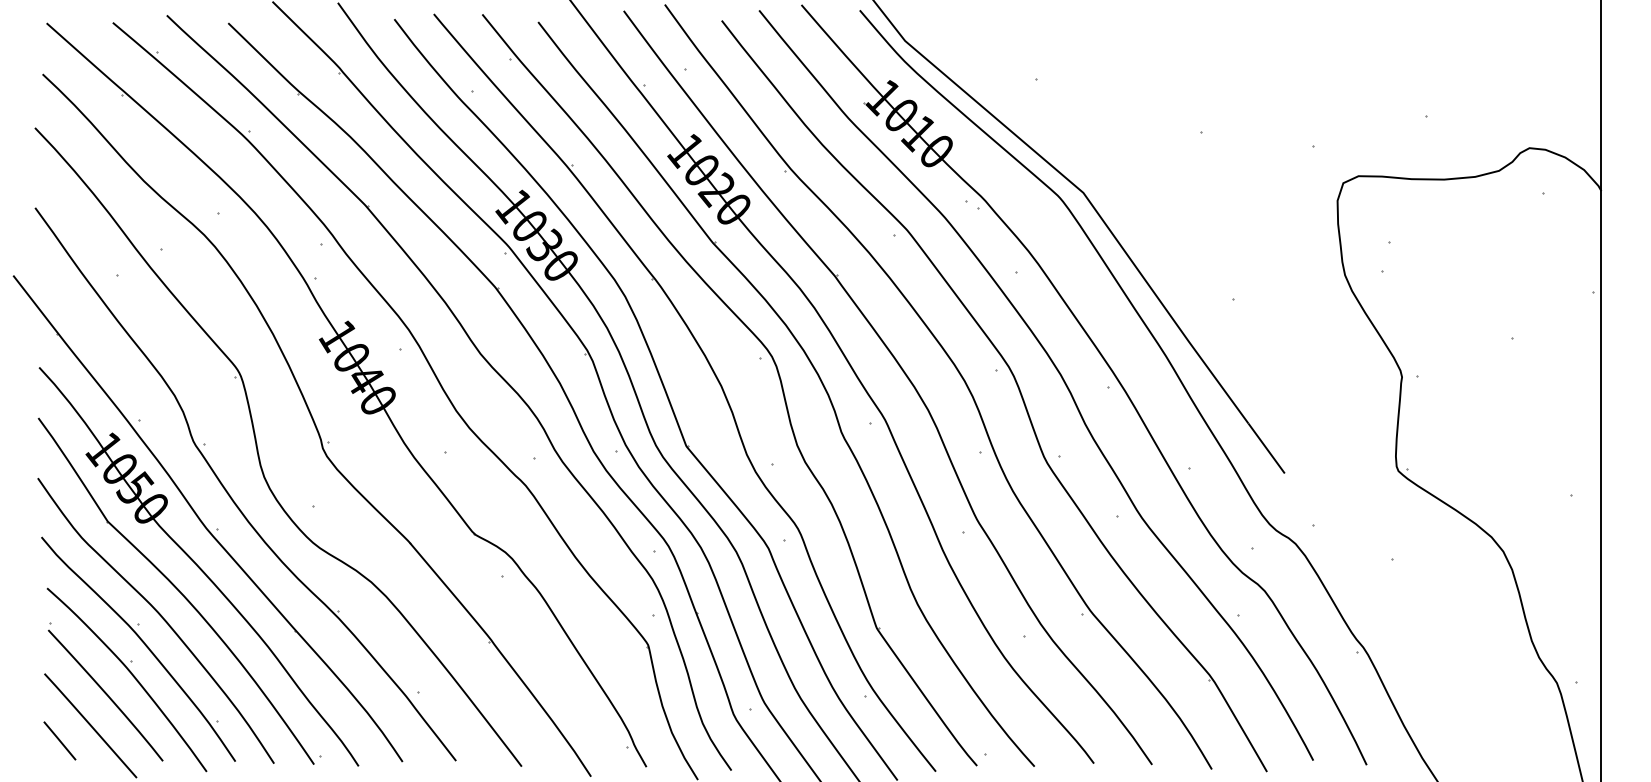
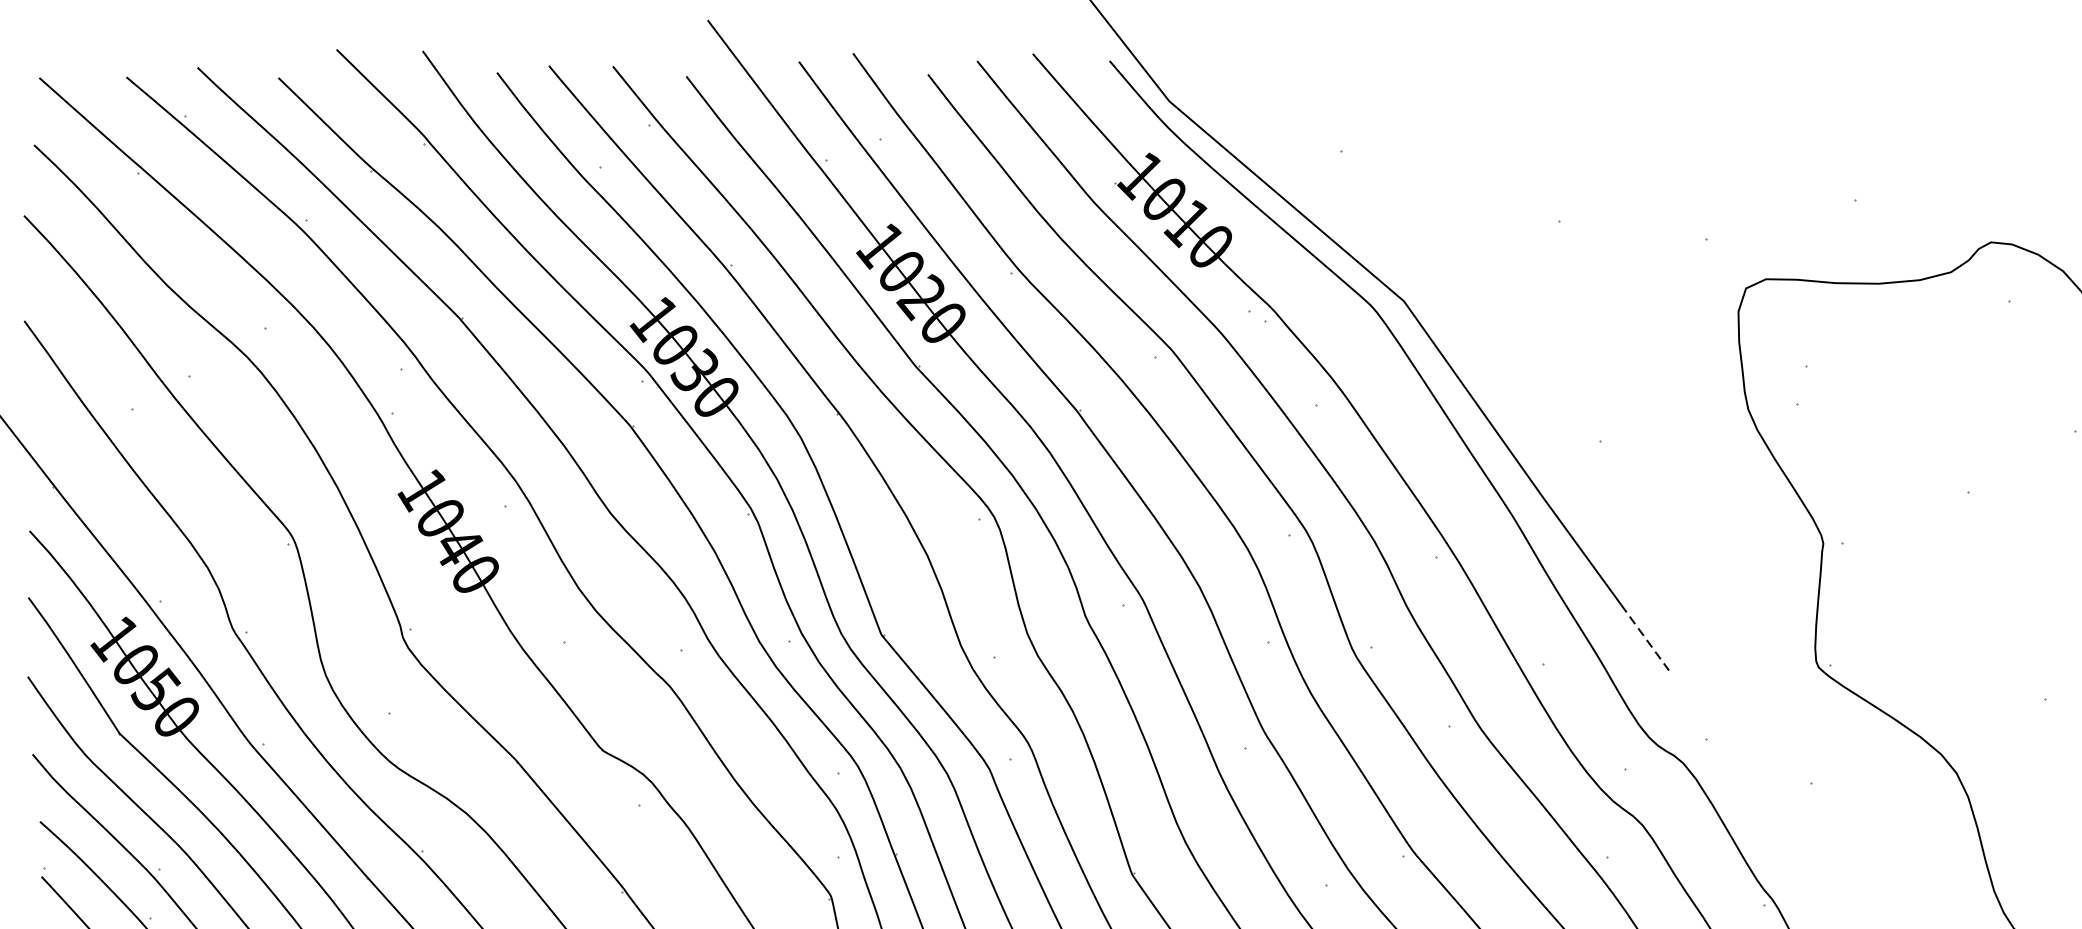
line: (1266, 448) -> (1644, 637), solid -> dashed

